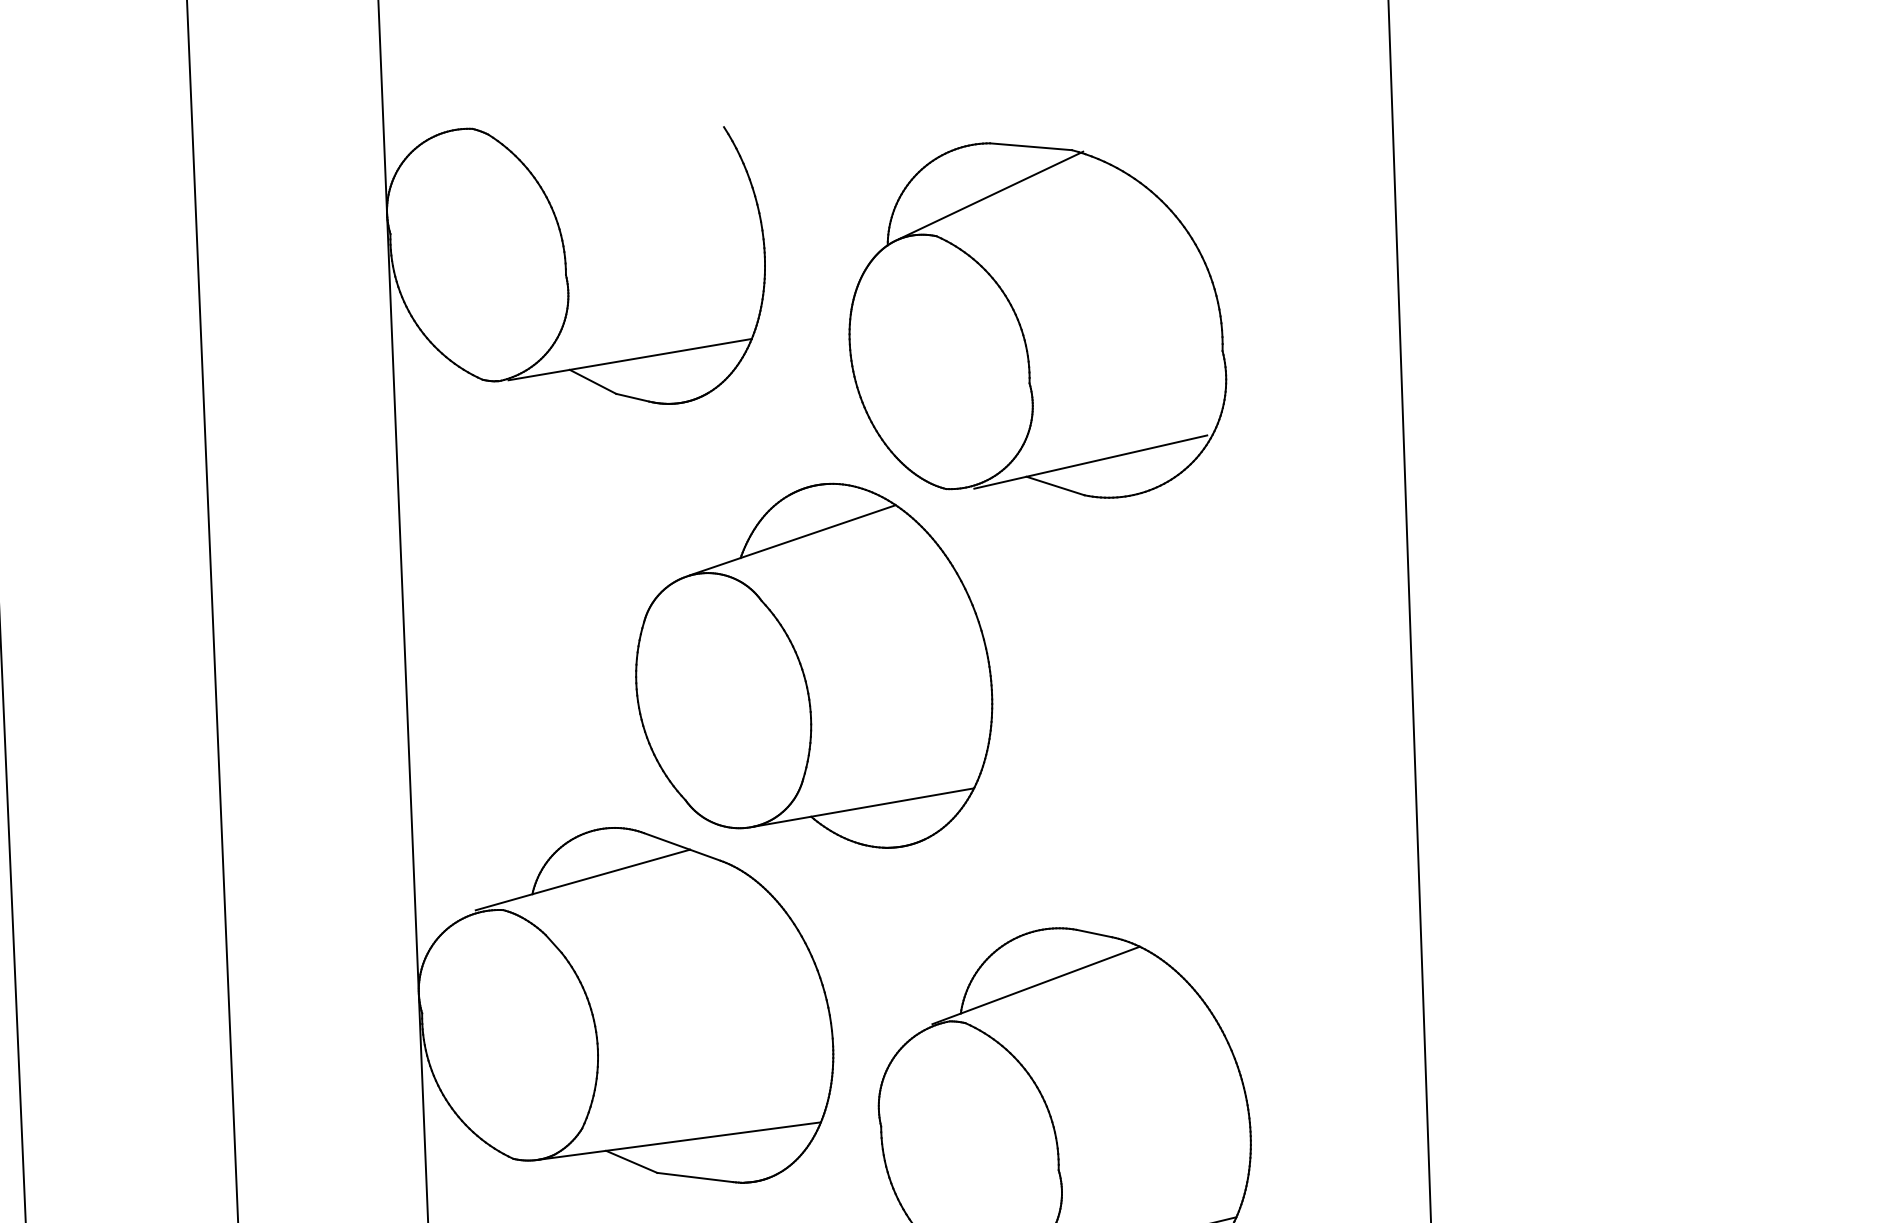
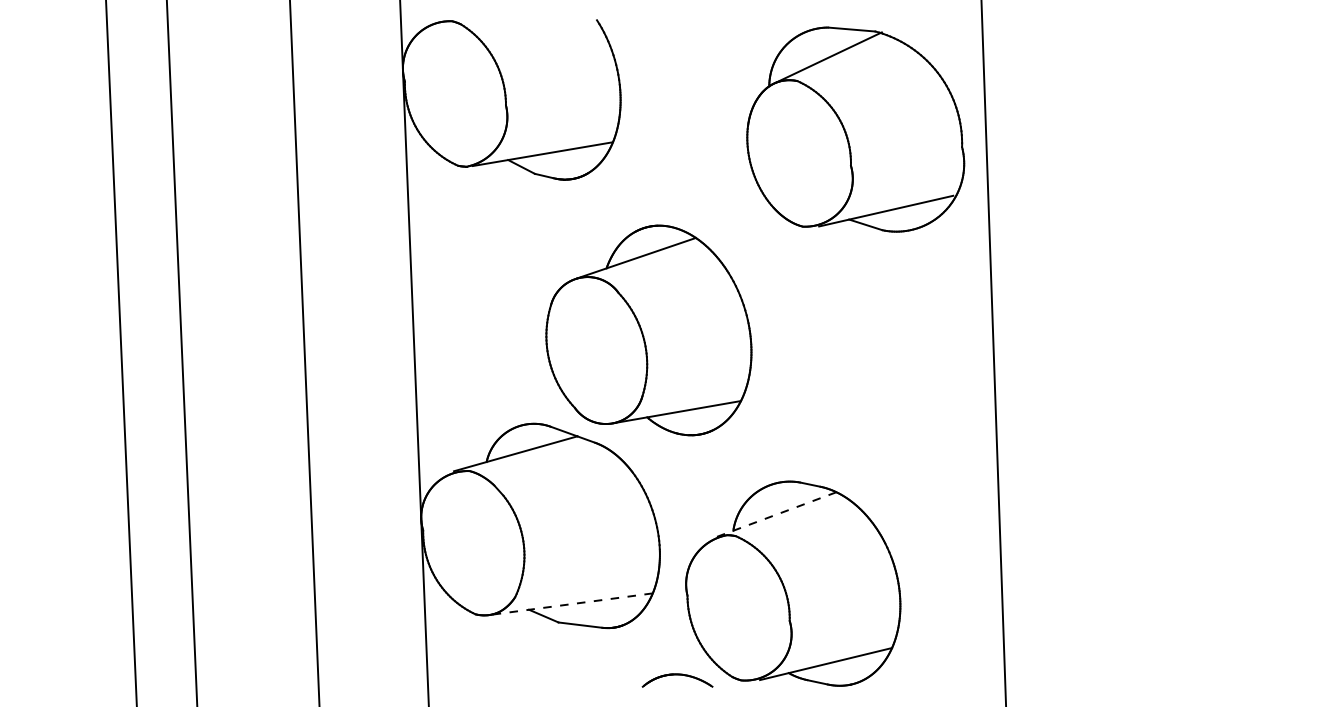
part: (1037, 320) -> (855, 129), moved
line: (1035, 985) -> (776, 514), solid -> dashed
line: (678, 1141) -> (570, 604), solid -> dashed

